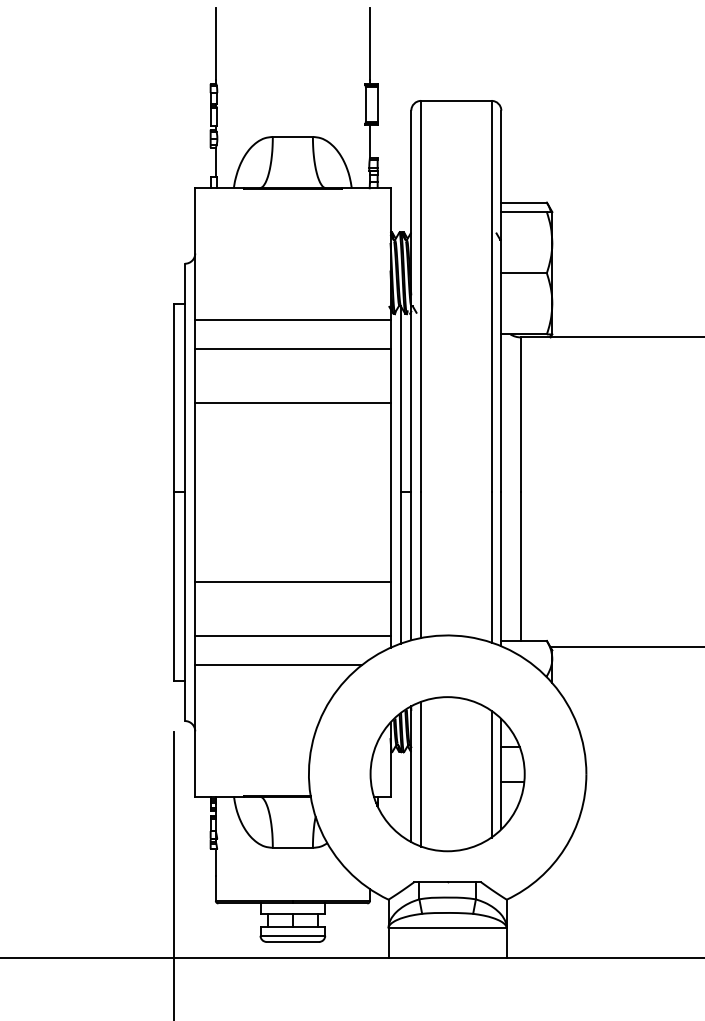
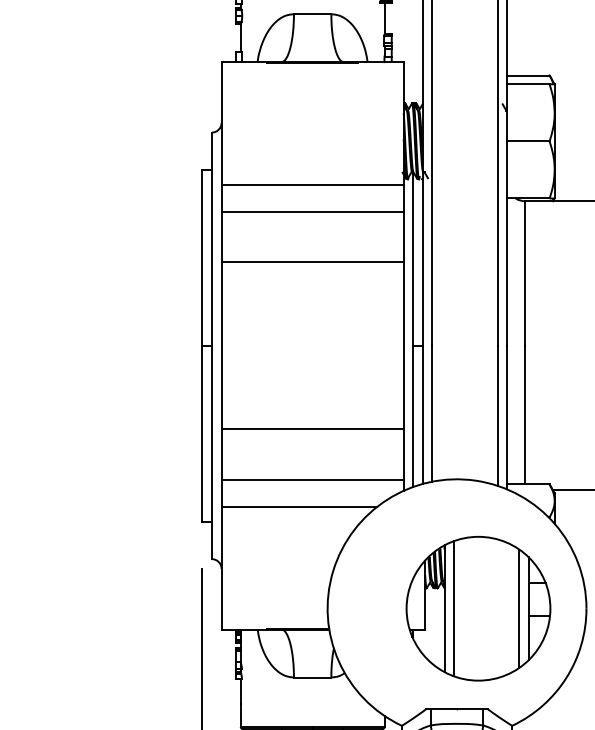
part: (447, 774) -> (478, 609), moved

